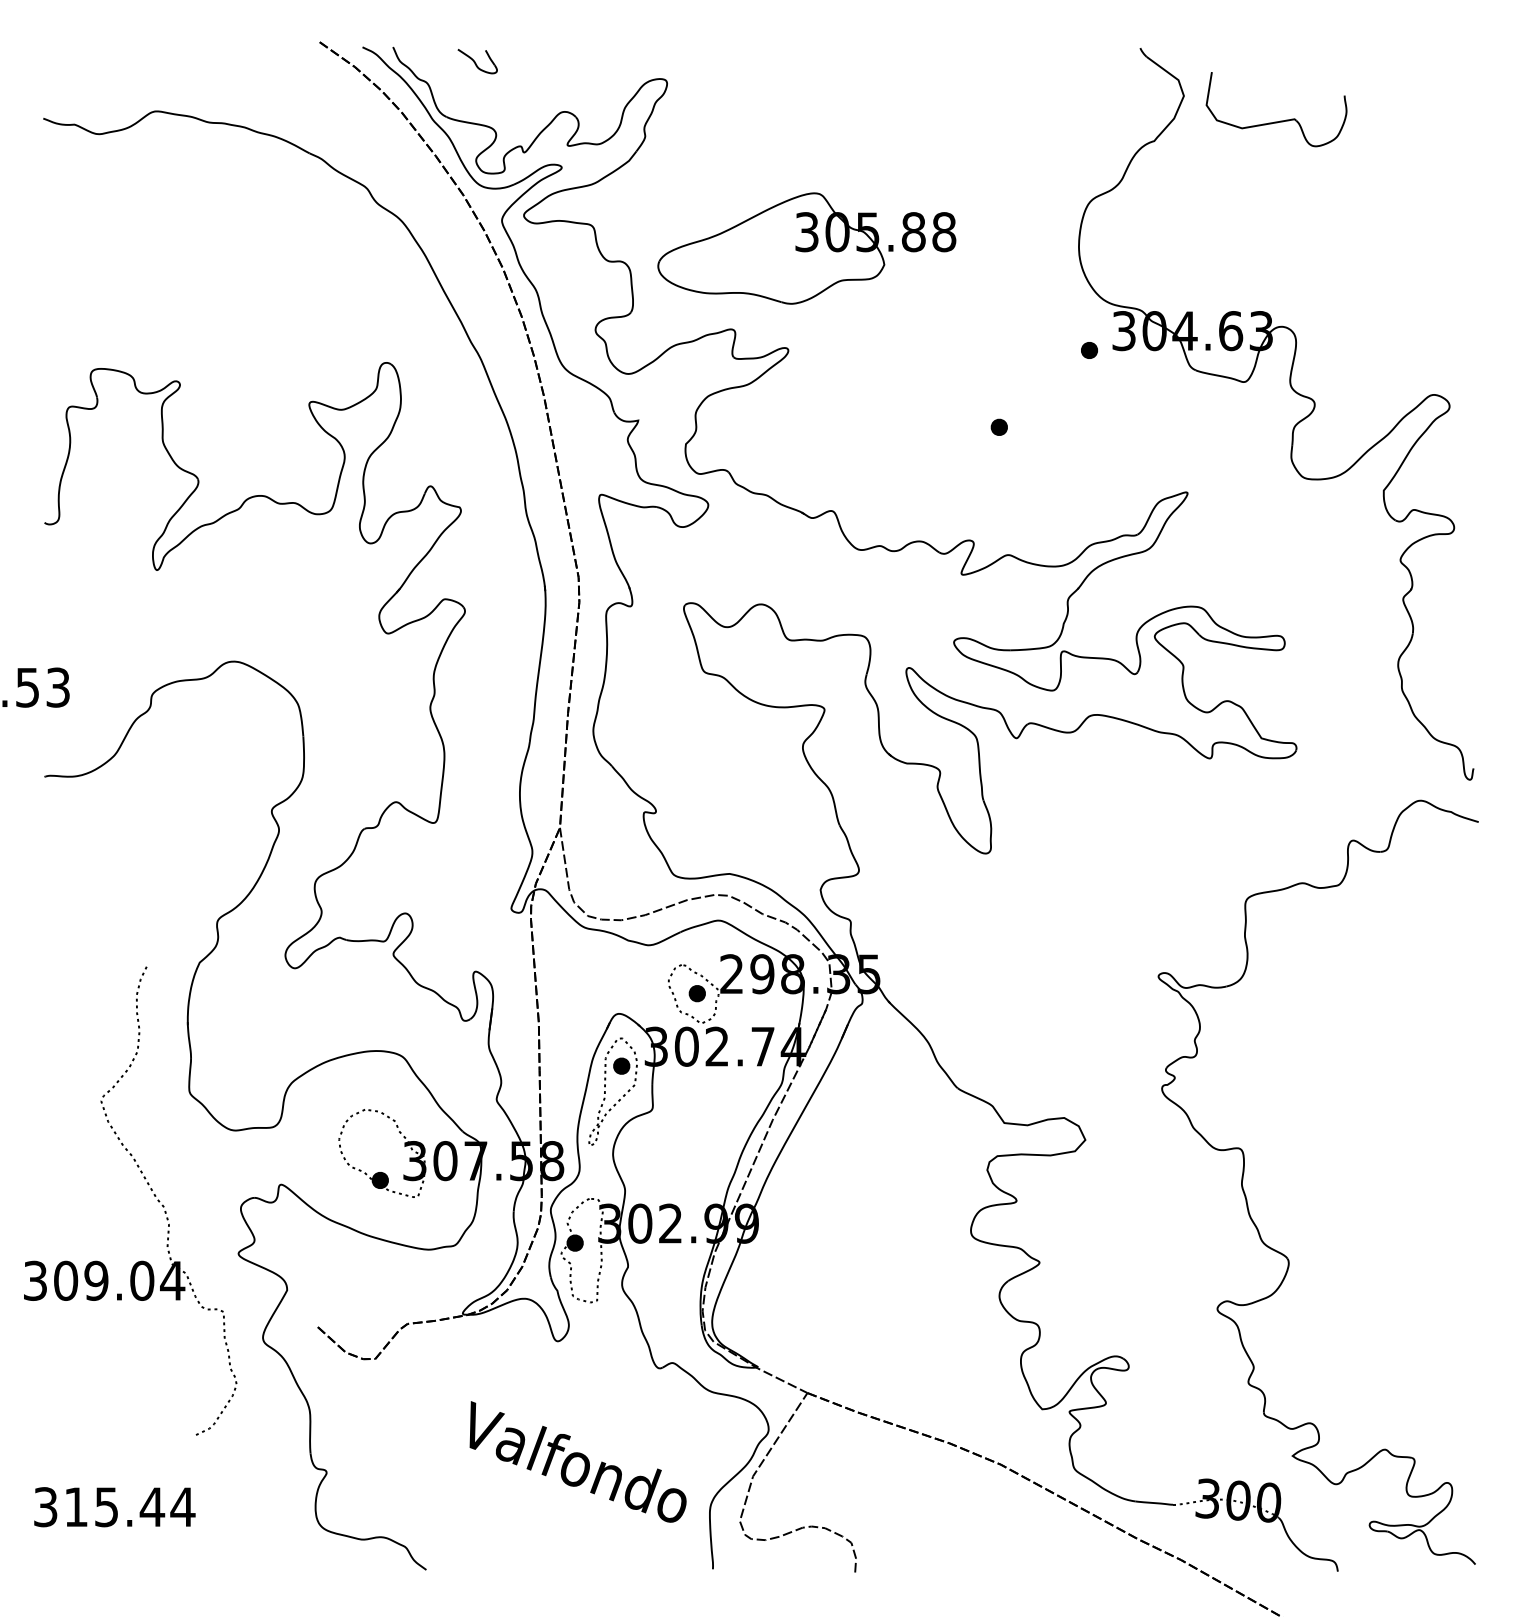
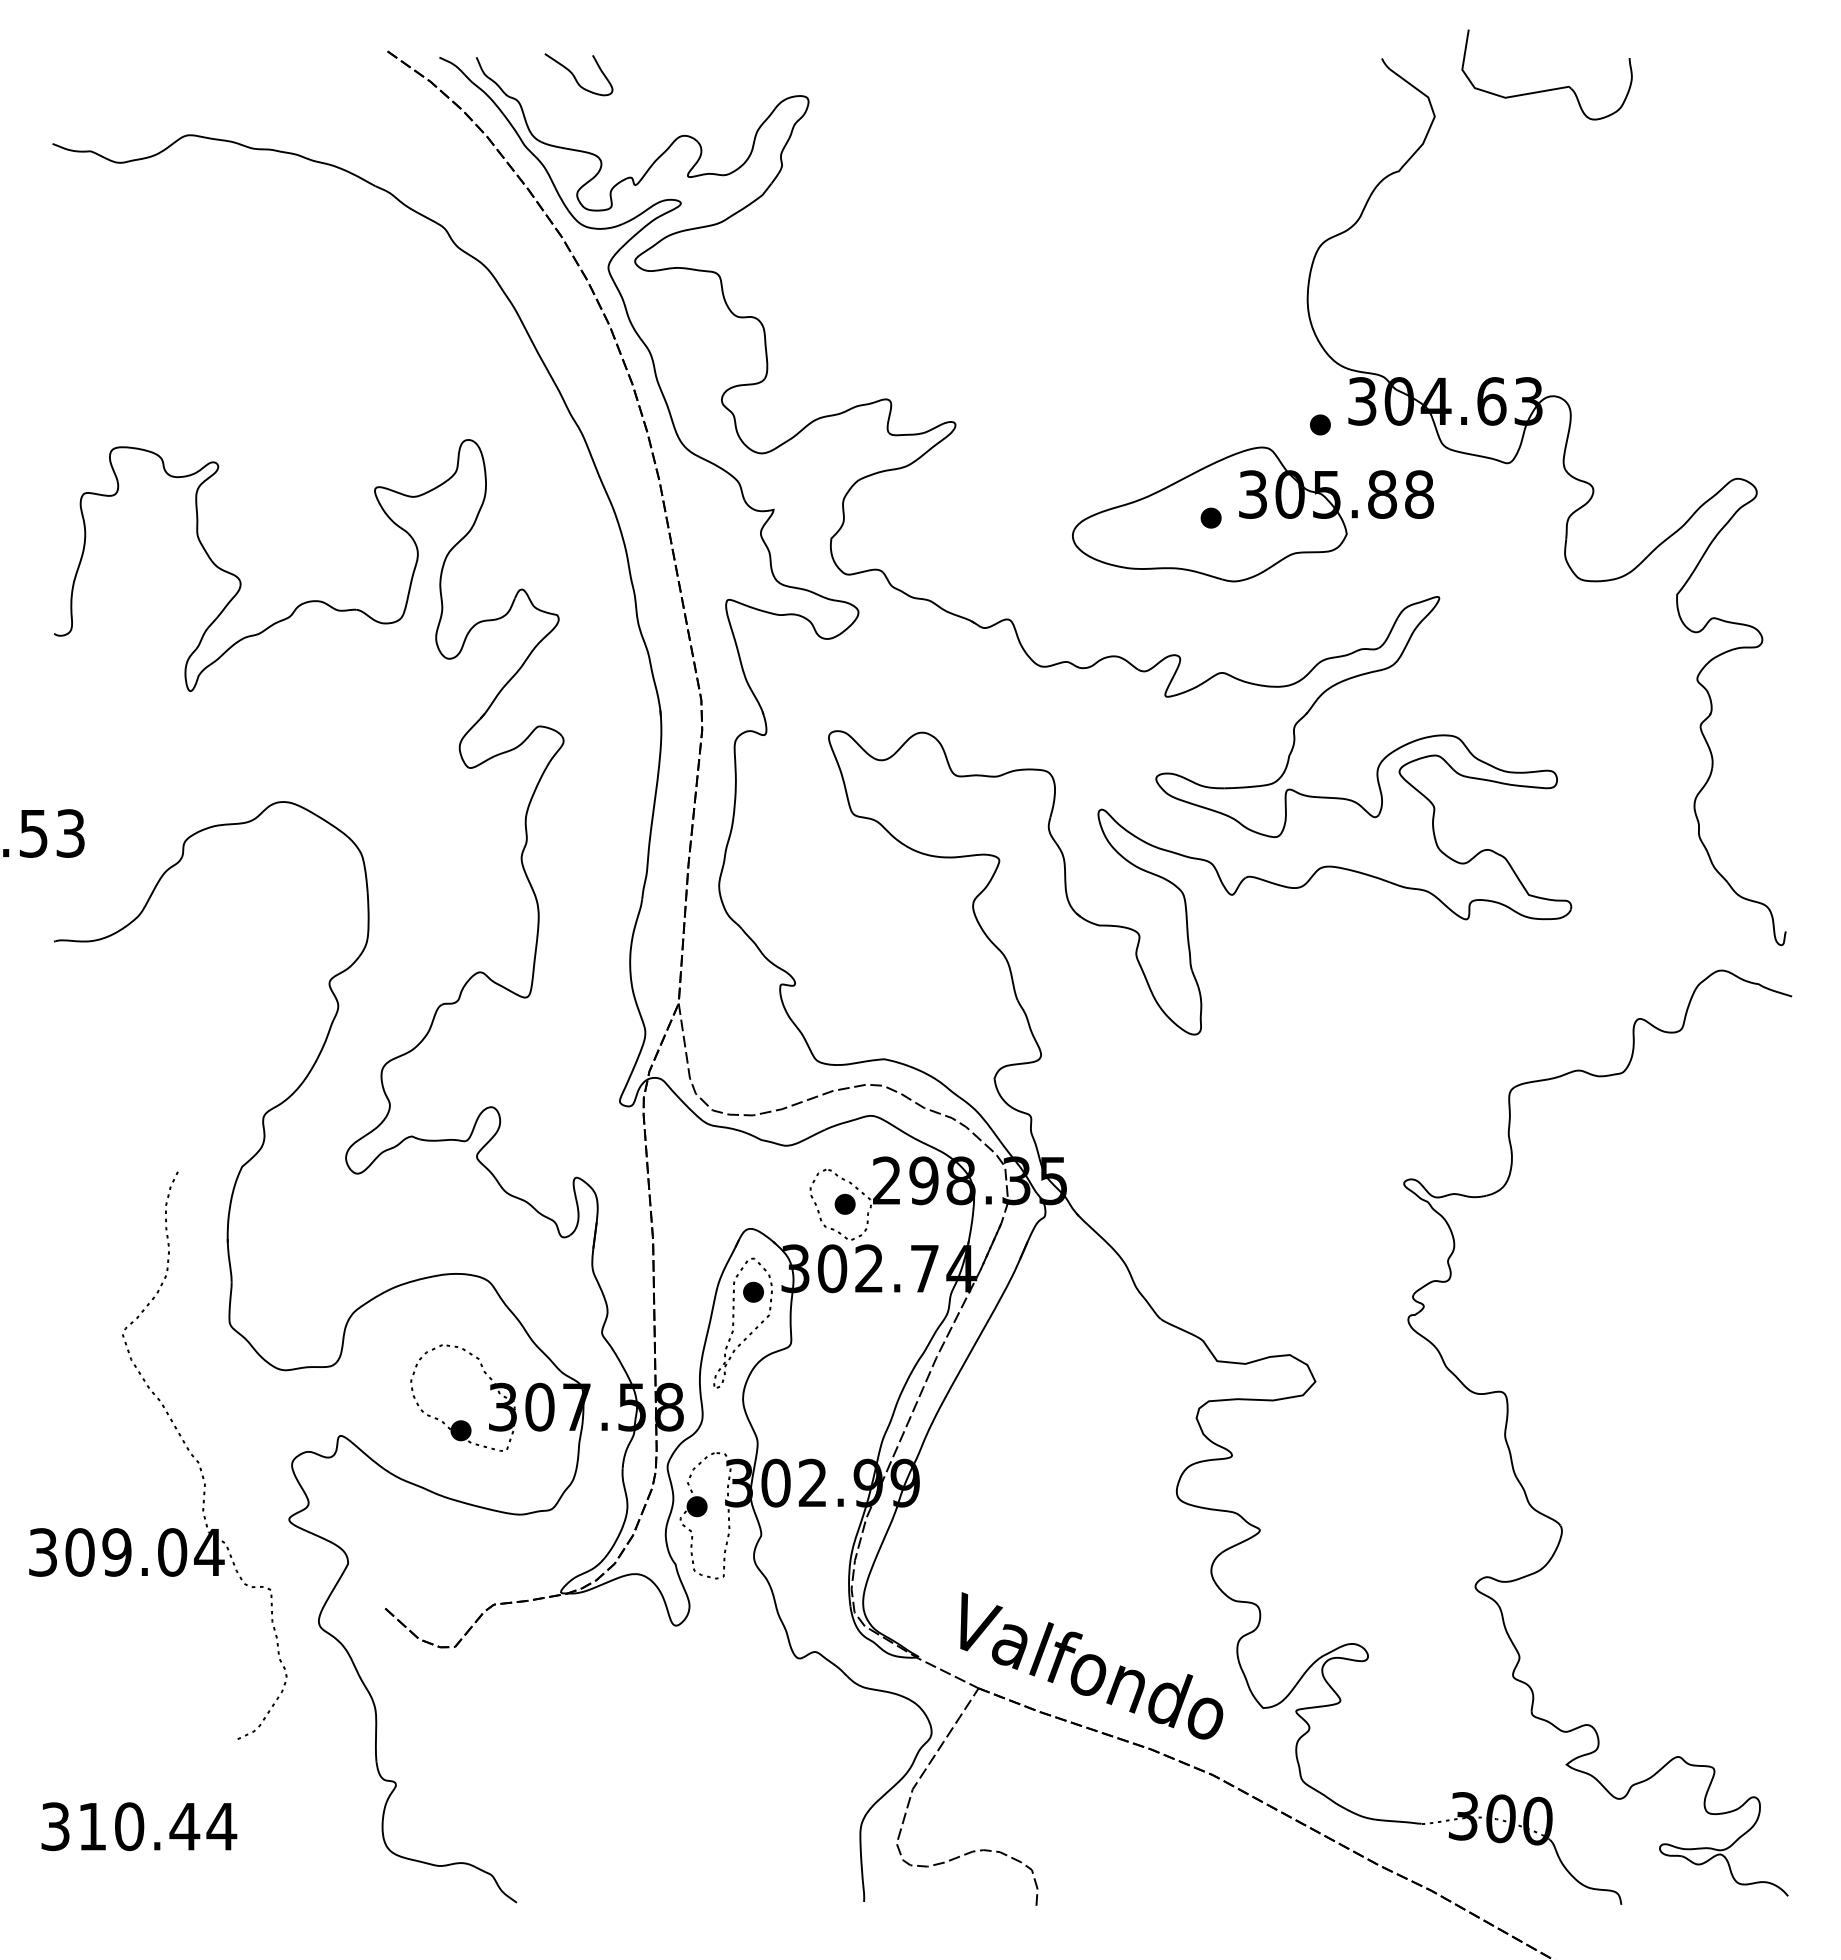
part: (477, 61) -> (578, 74), size x1.43
part: (1280, 120) -> (1551, 88), moved
part: (806, 248) -> (1252, 514), moved
text: (577, 1461) -> (1091, 1665), moved
text: (106, 1507) -> (129, 1826), 315.44 -> 310.44

